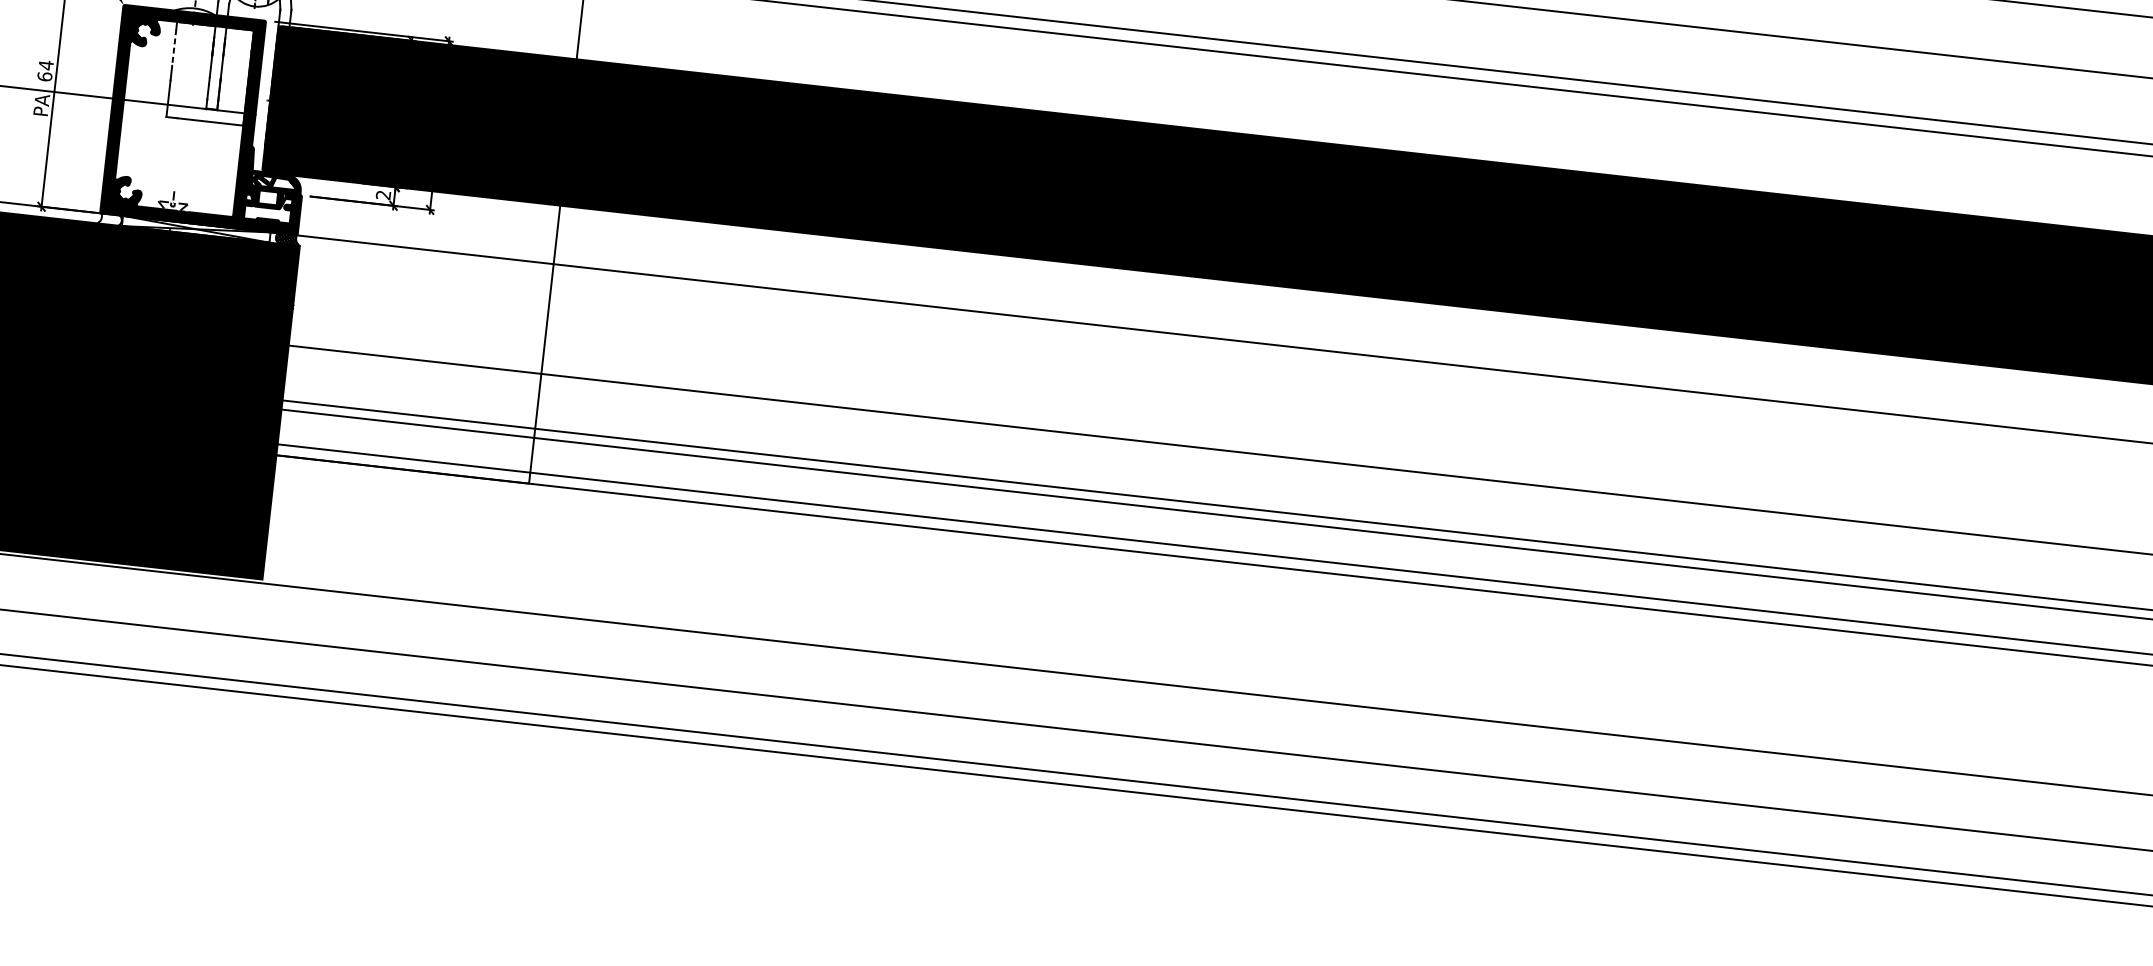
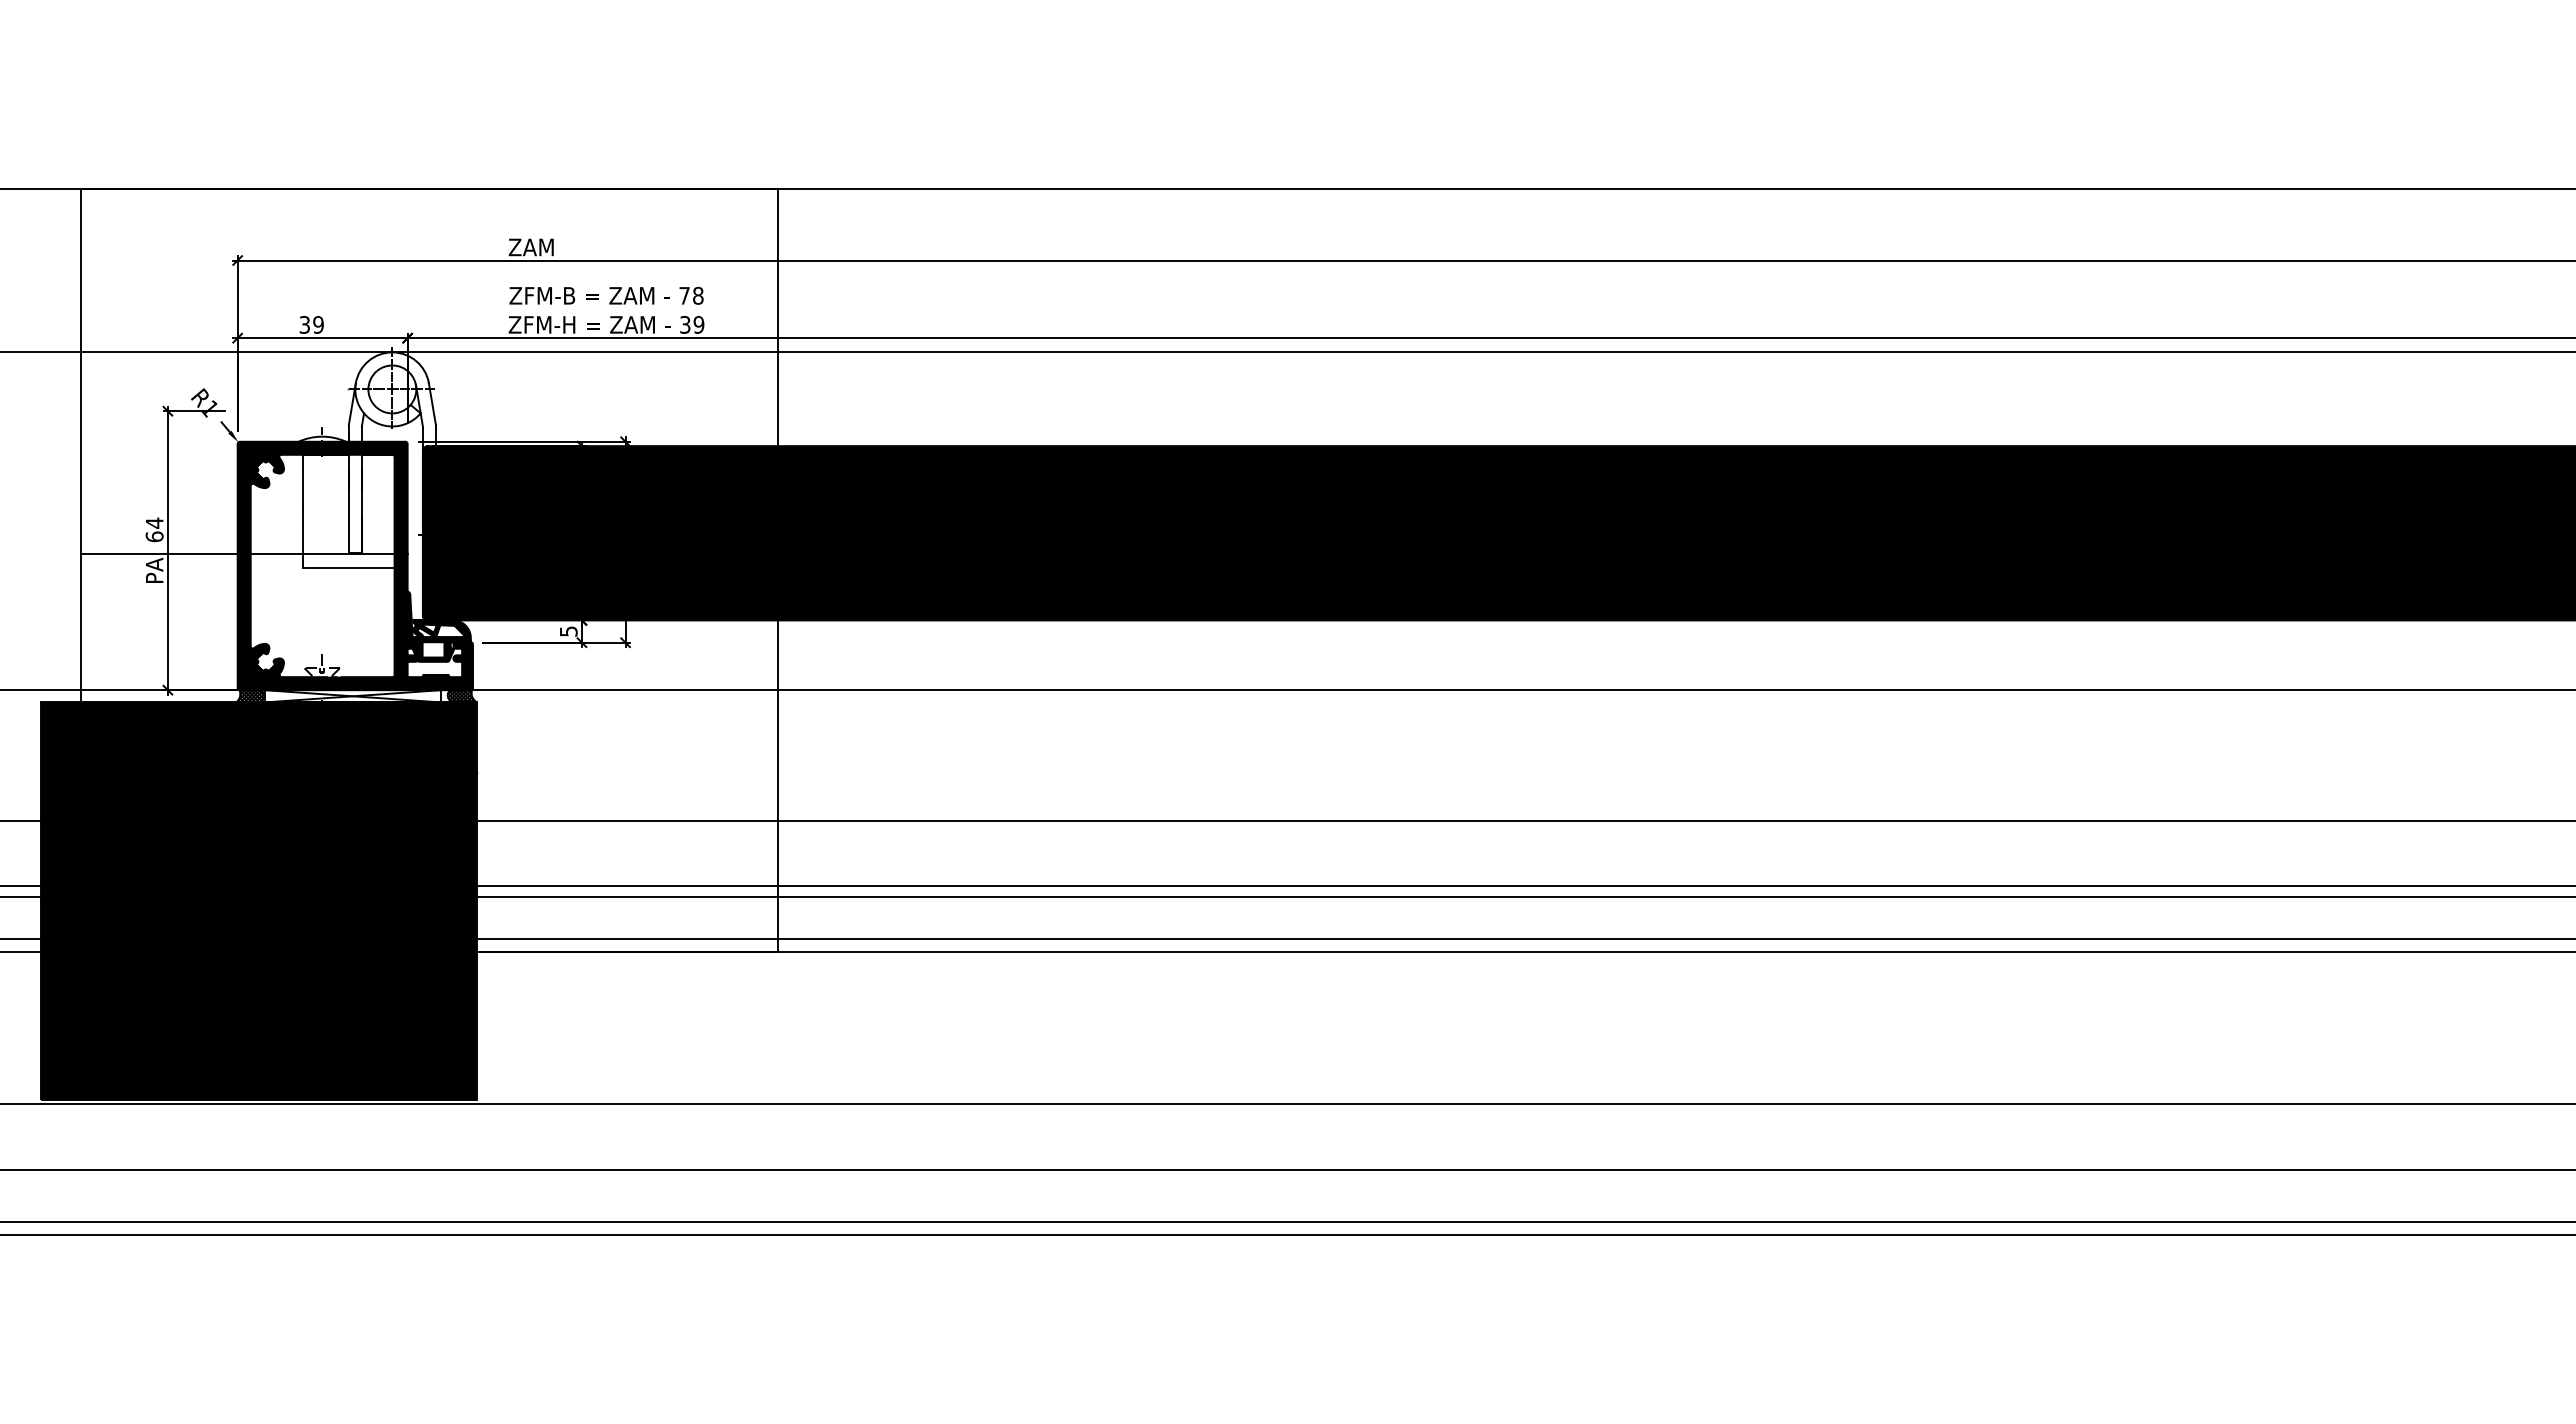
line: (174, 47) -> (303, 485), dashed -> solid
text: (383, 195) -> (568, 631), 2 -> 5
hatch: (109, 218) -> (249, 695), added

